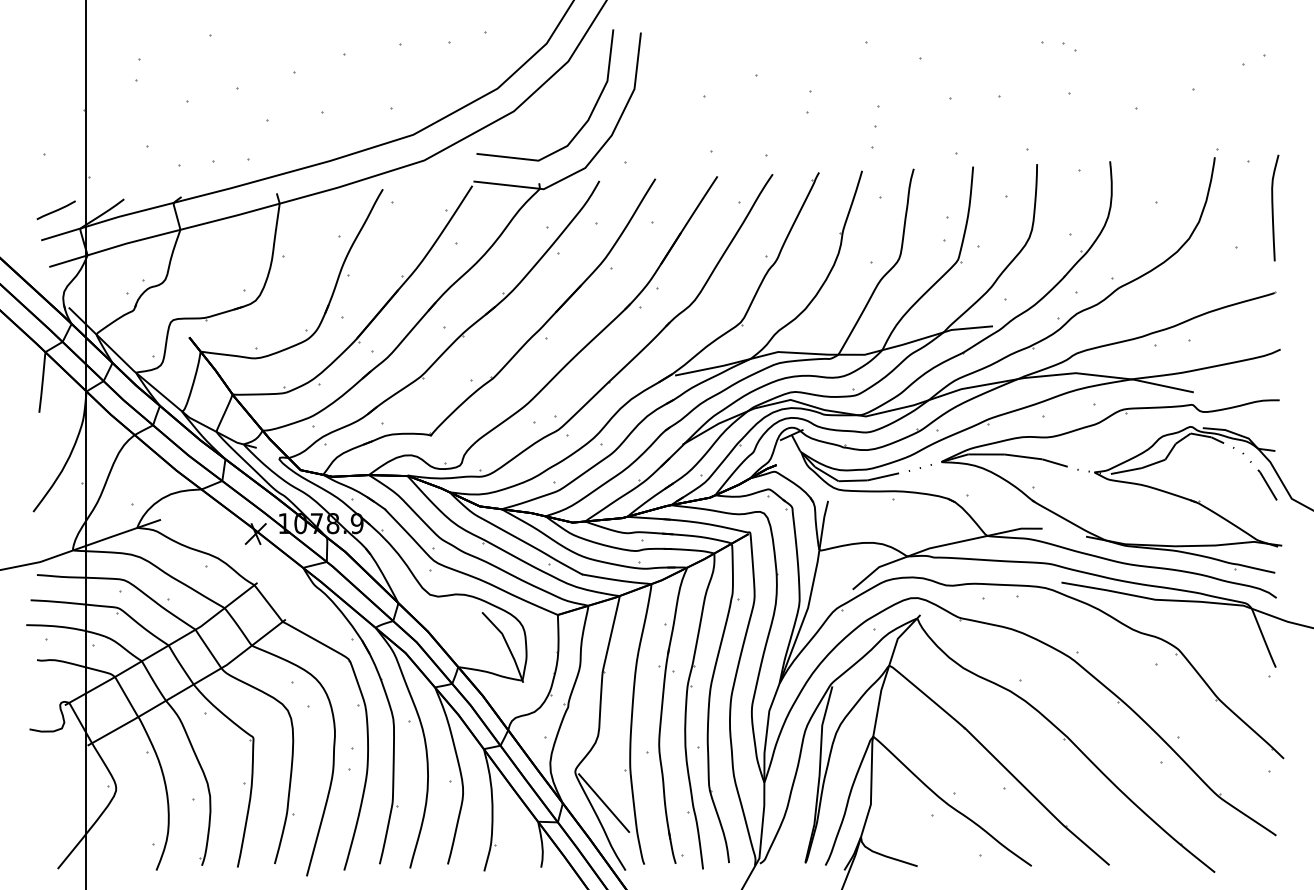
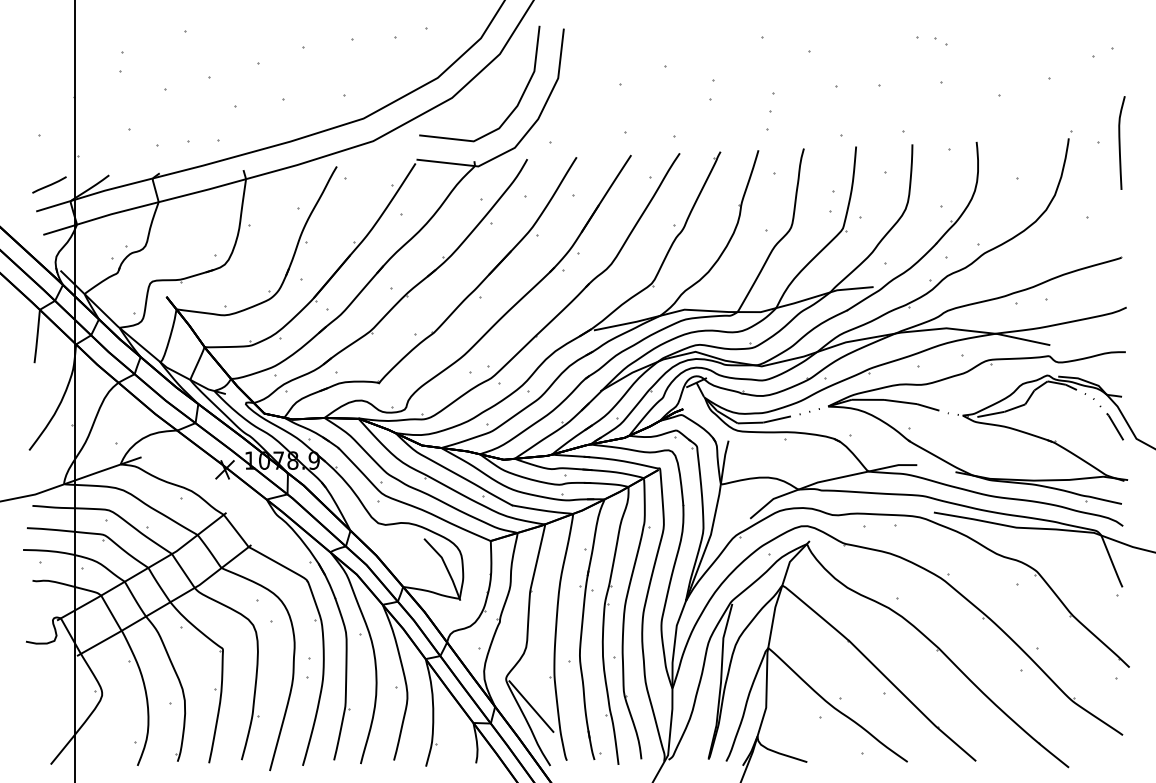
curve: (1273, 207) -> (1120, 142), moved

